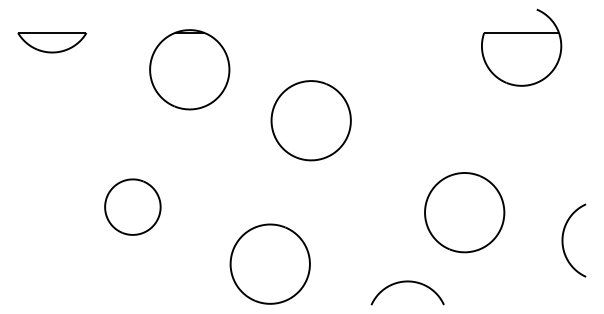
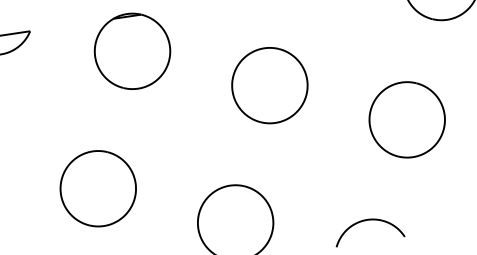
part: (310, 120) -> (269, 85), moved
part: (132, 206) -> (97, 188), size x1.43
part: (464, 212) -> (407, 119), moved

